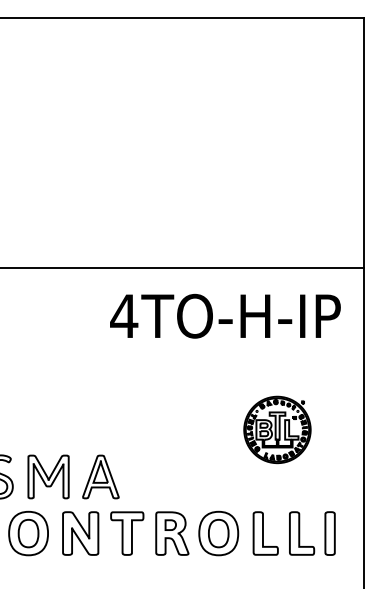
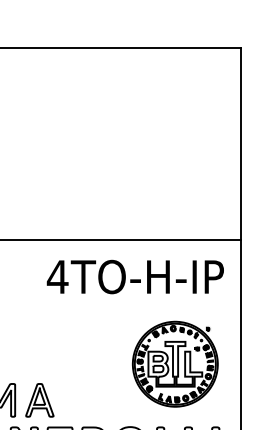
part: (277, 429) -> (175, 363), size x1.67

